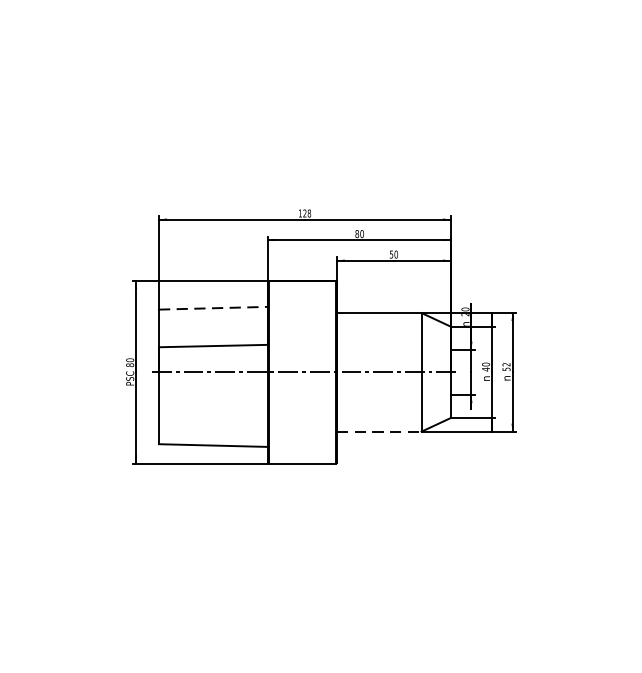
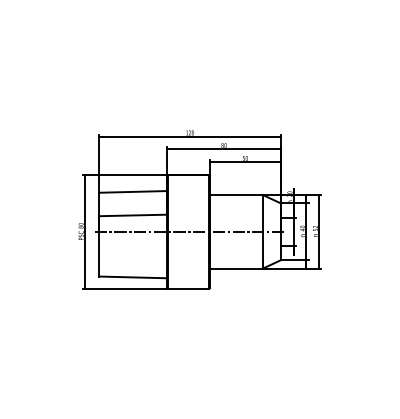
line: (214, 307) -> (133, 191), dashed -> solid
line: (379, 431) -> (236, 268), dashed -> solid

